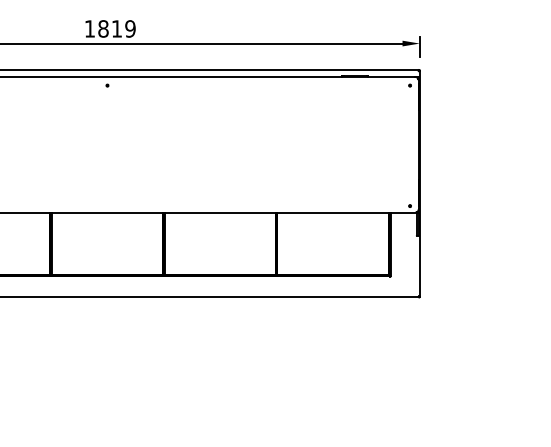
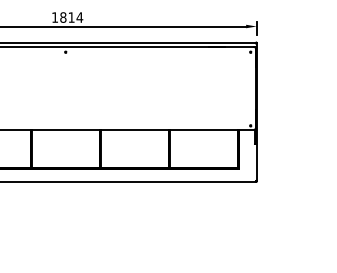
text: (129, 28) -> (79, 17), 1819 -> 1814

